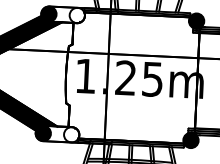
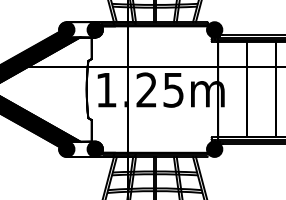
fill: (76, 15) -> (94, 29), added
fill: (70, 133) -> (94, 148), added

